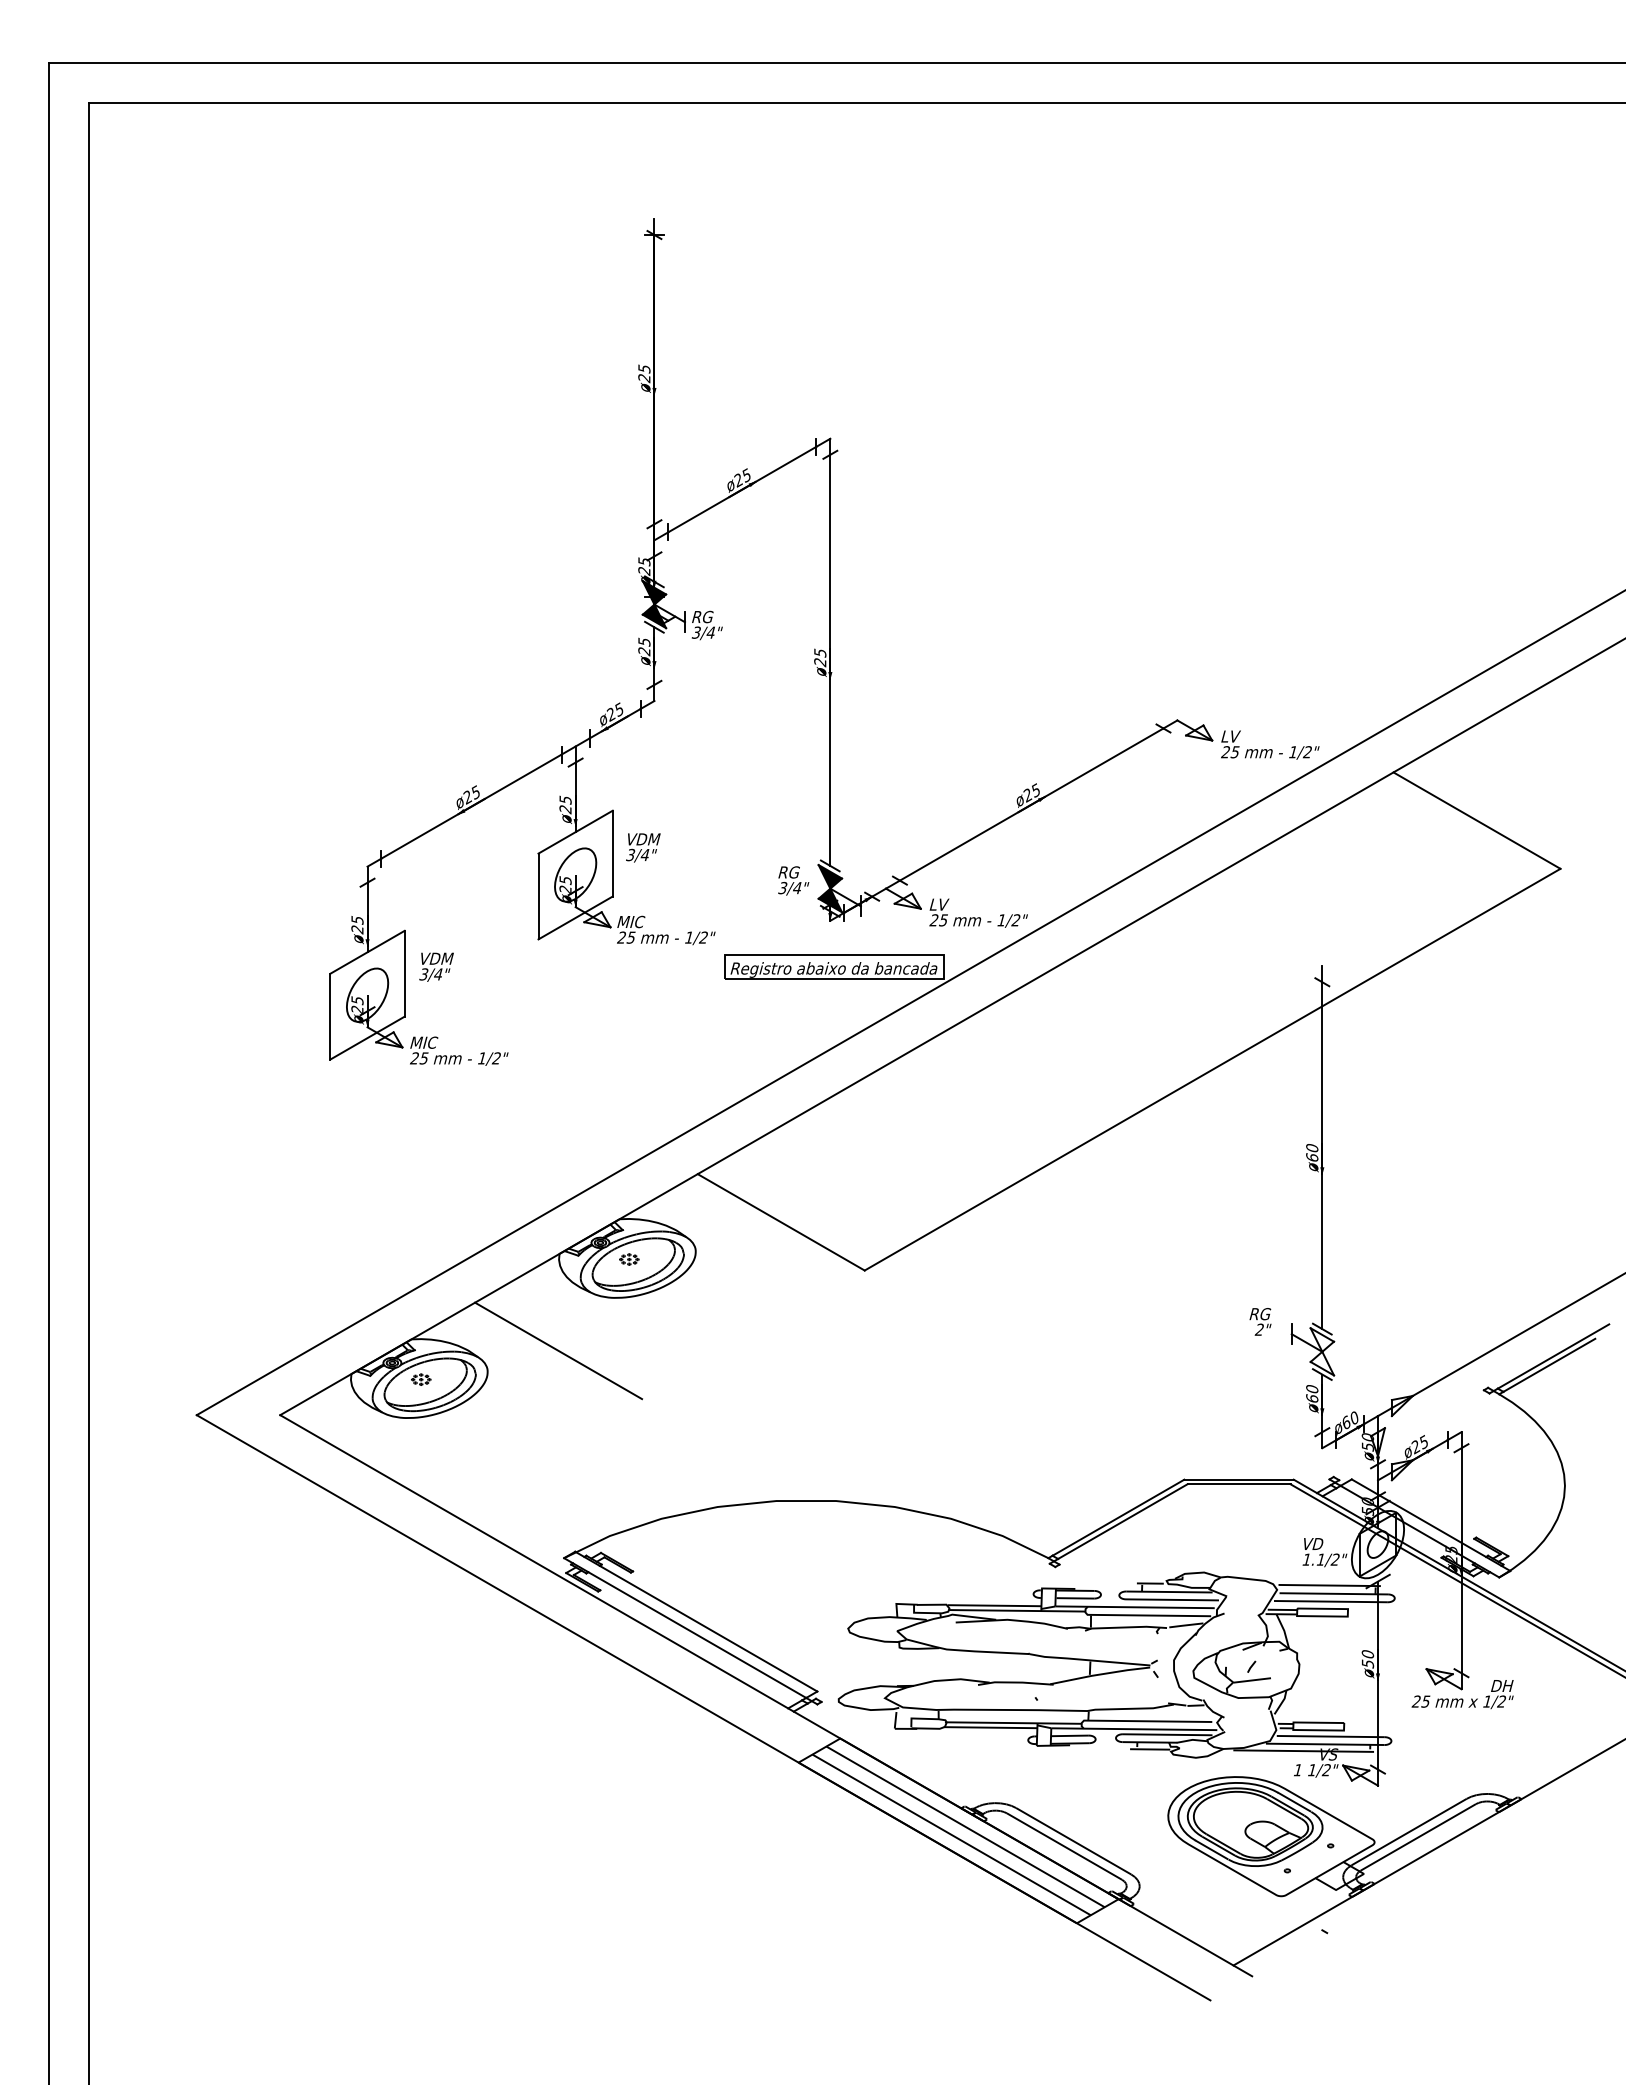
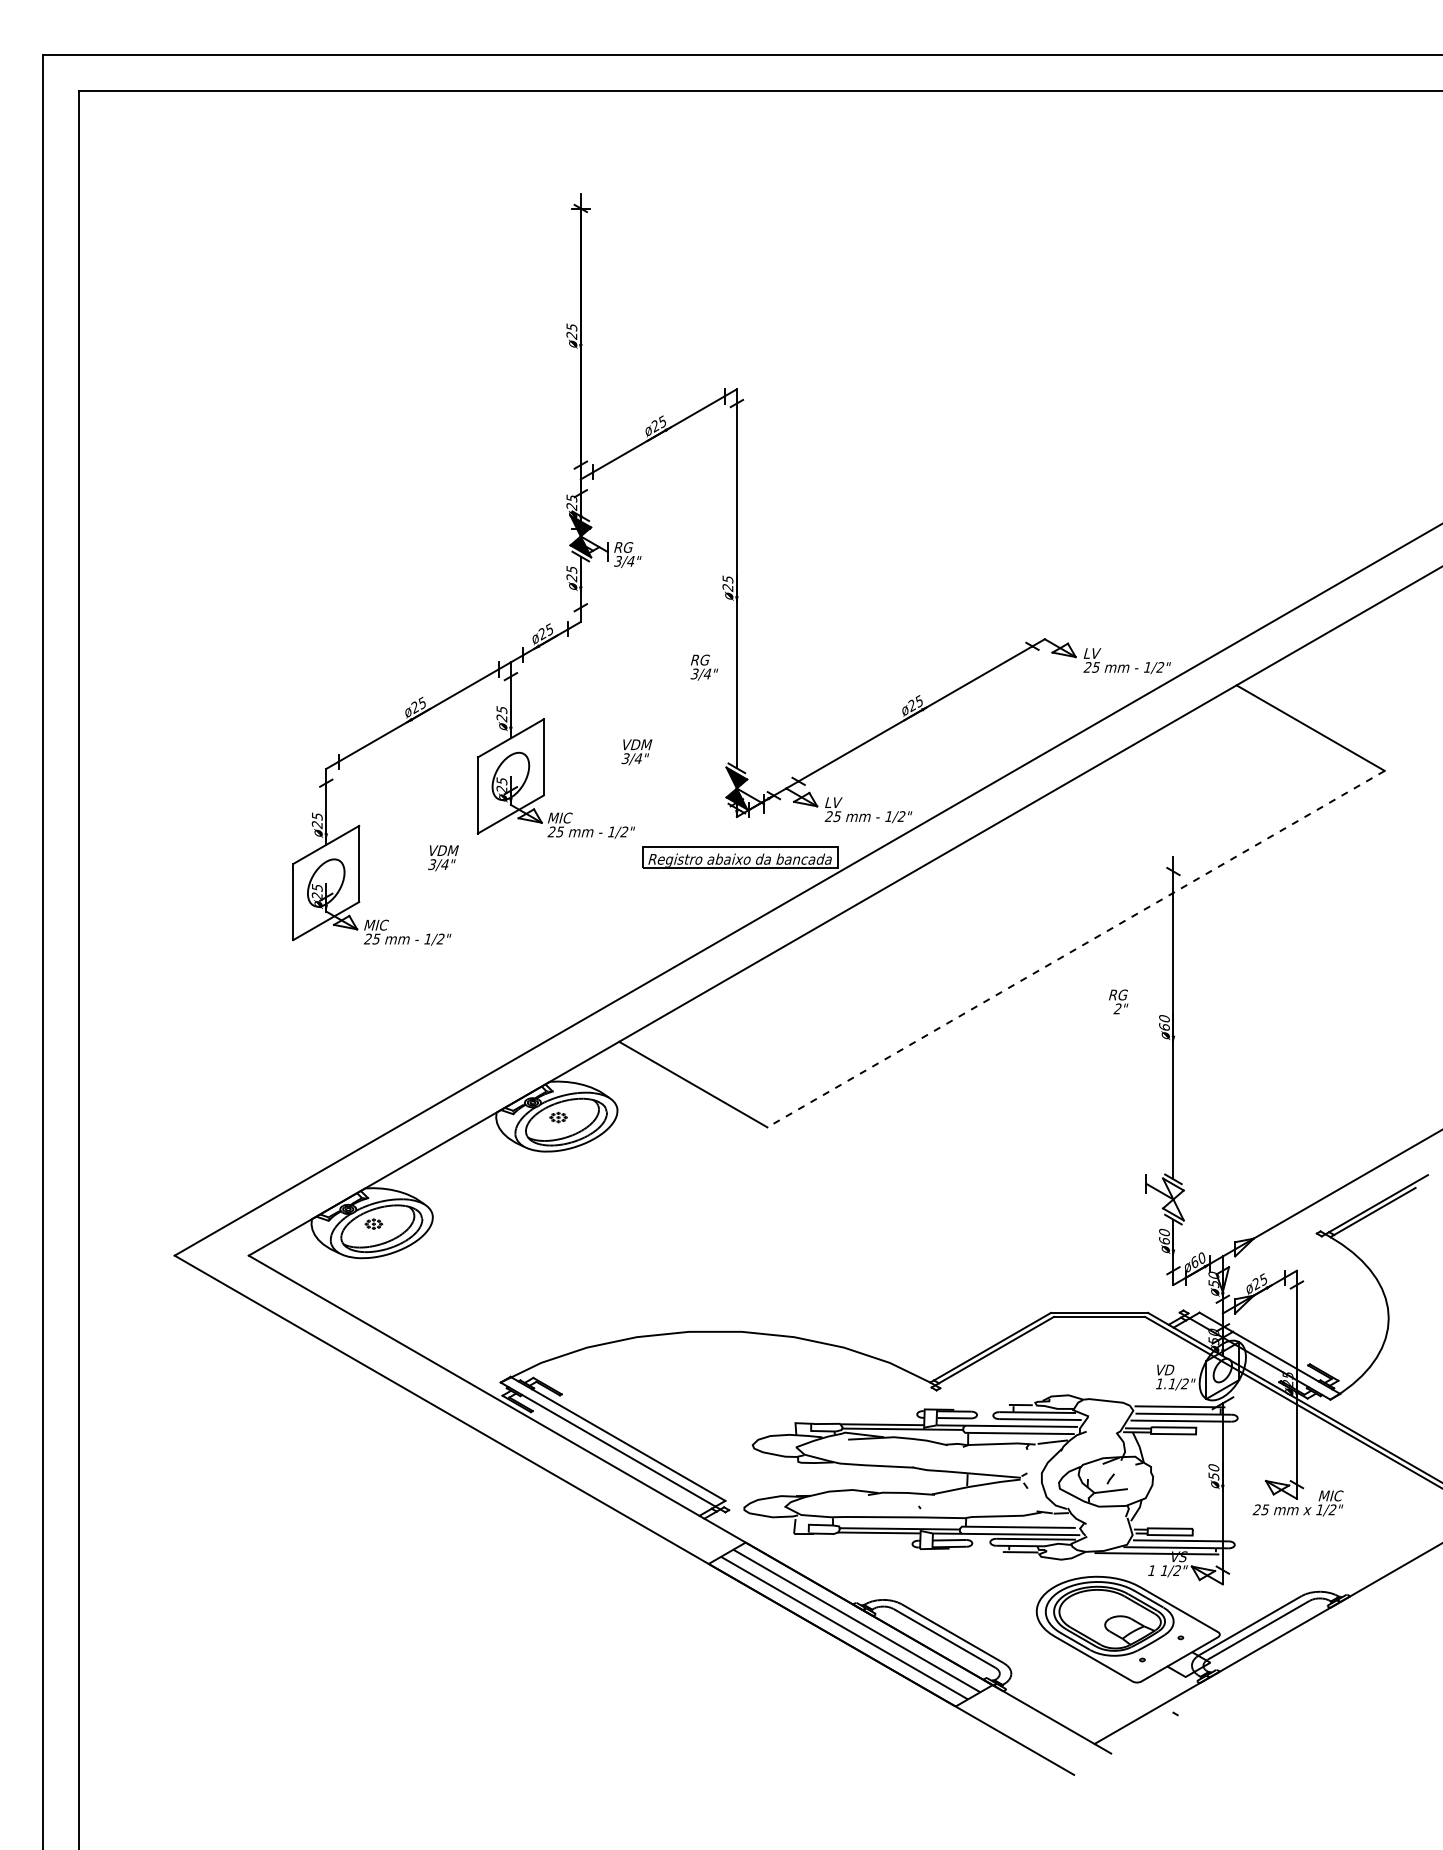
text: (642, 848) -> (636, 752), moved
text: (792, 880) -> (703, 667), moved
text: (436, 967) -> (443, 858), moved
line: (1211, 1070) -> (1075, 949), solid -> dashed
text: (1260, 1321) -> (1118, 1001), moved
line: (558, 1350) -> (495, 1198), removed
text: (1499, 1685) -> (1330, 1495), DH -> MIC

